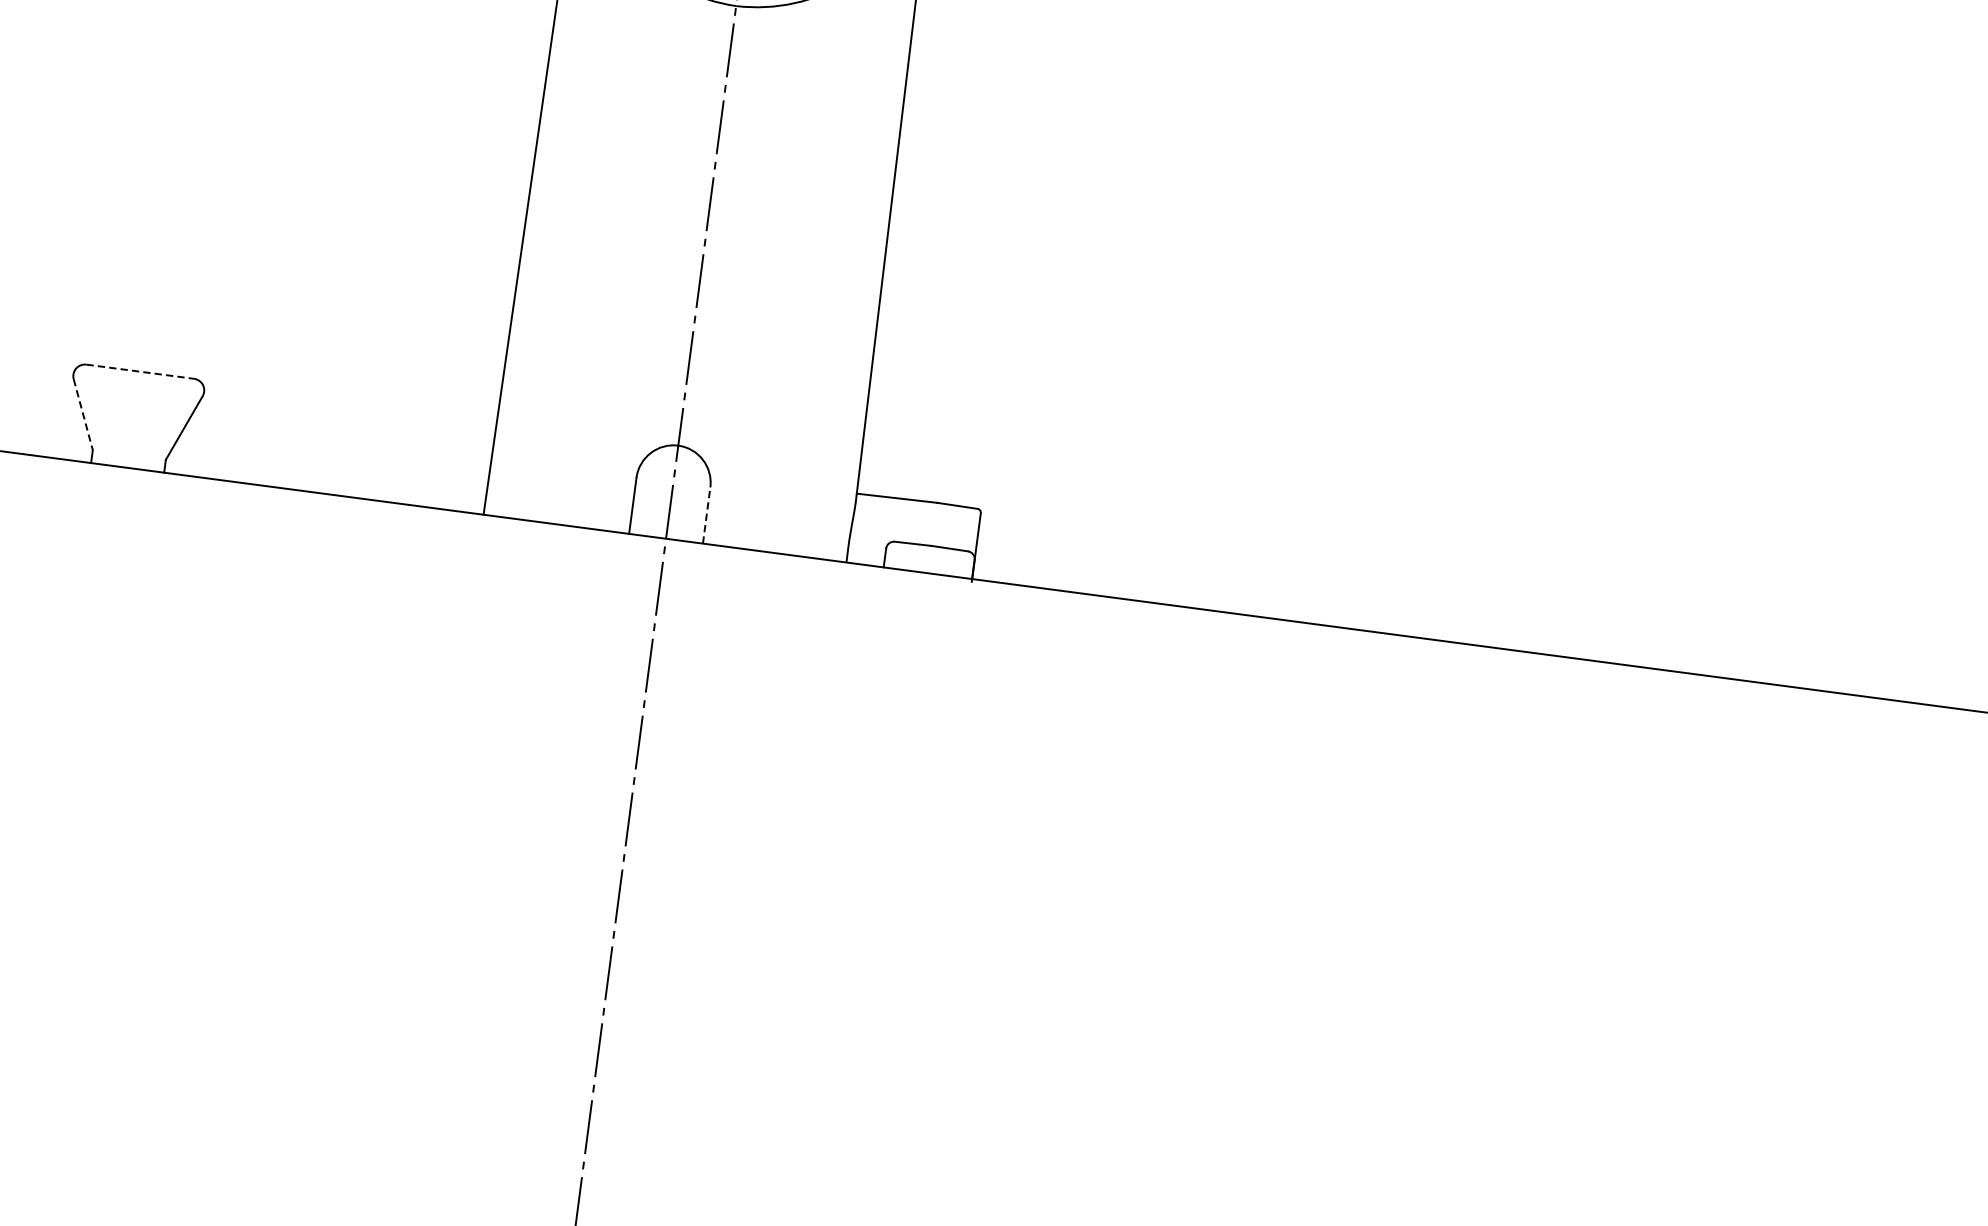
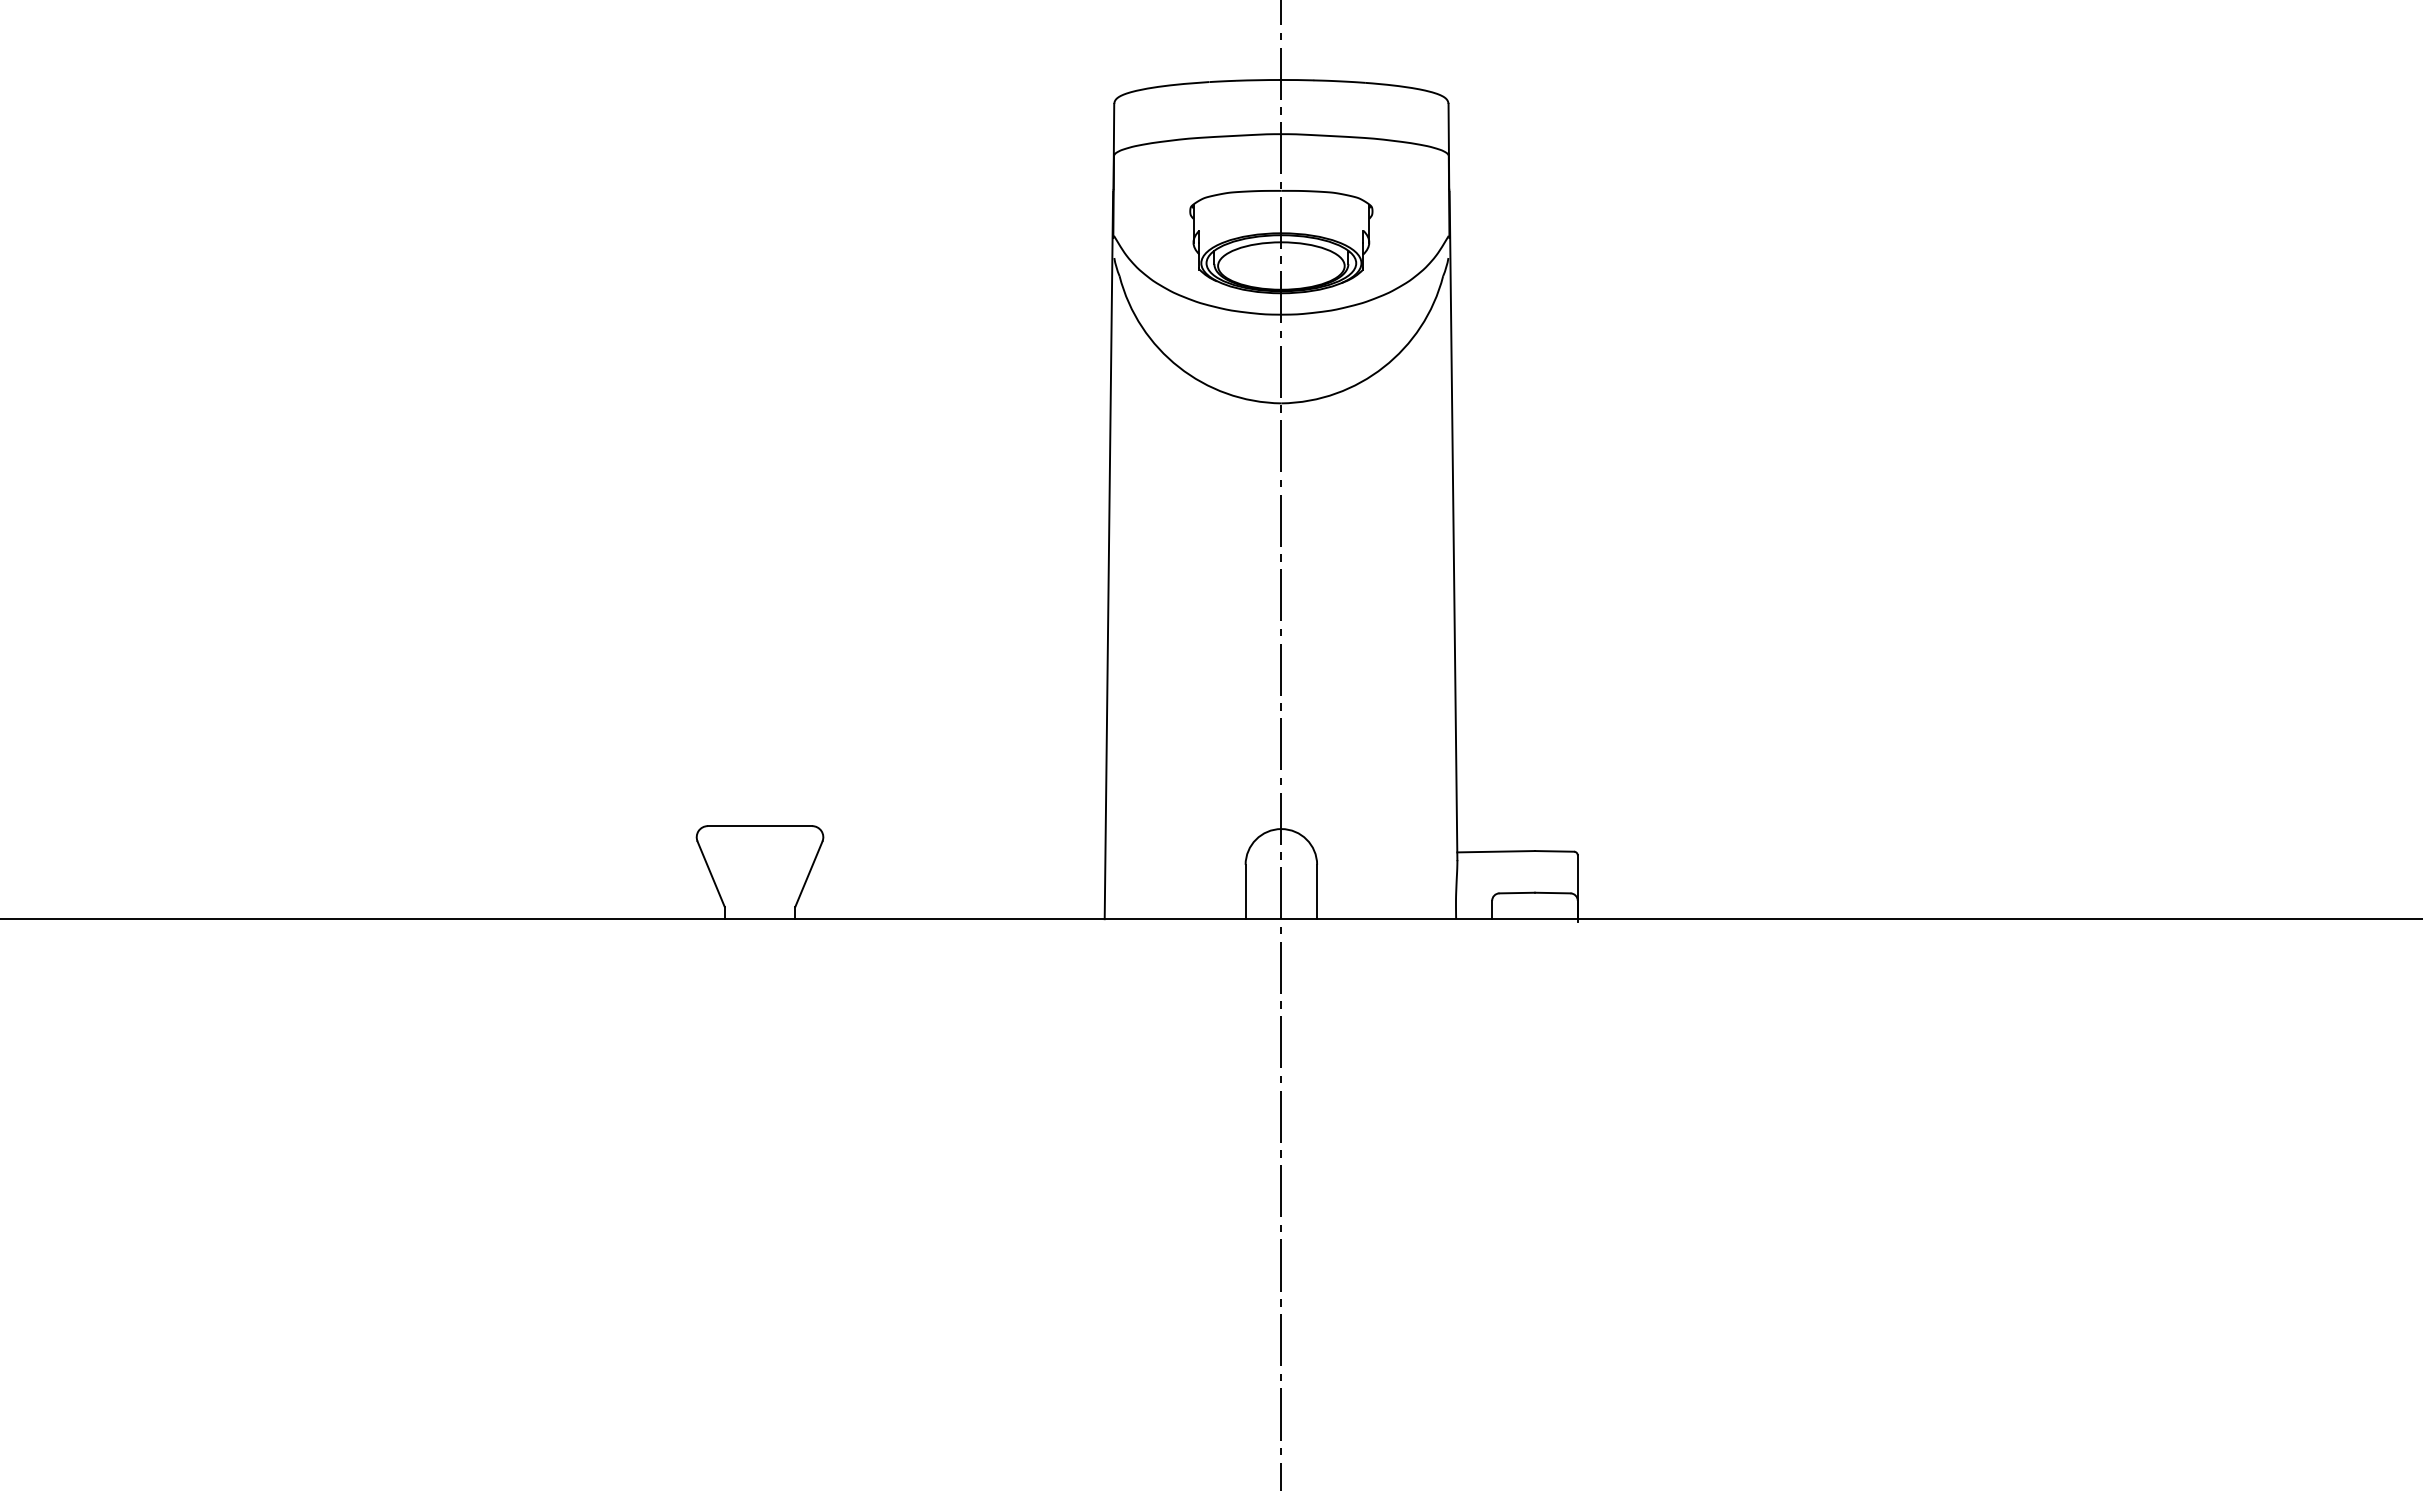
line: (140, 372) -> (760, 826), dashed -> solid
line: (83, 415) -> (711, 874), dashed -> solid
line: (707, 515) -> (1317, 891), dashed -> solid

